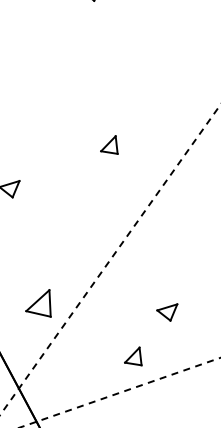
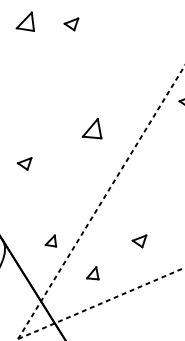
part: (109, 144) -> (91, 128), size x1.6
part: (38, 301) -> (50, 240), size x0.6
part: (133, 356) -> (92, 273), moved

